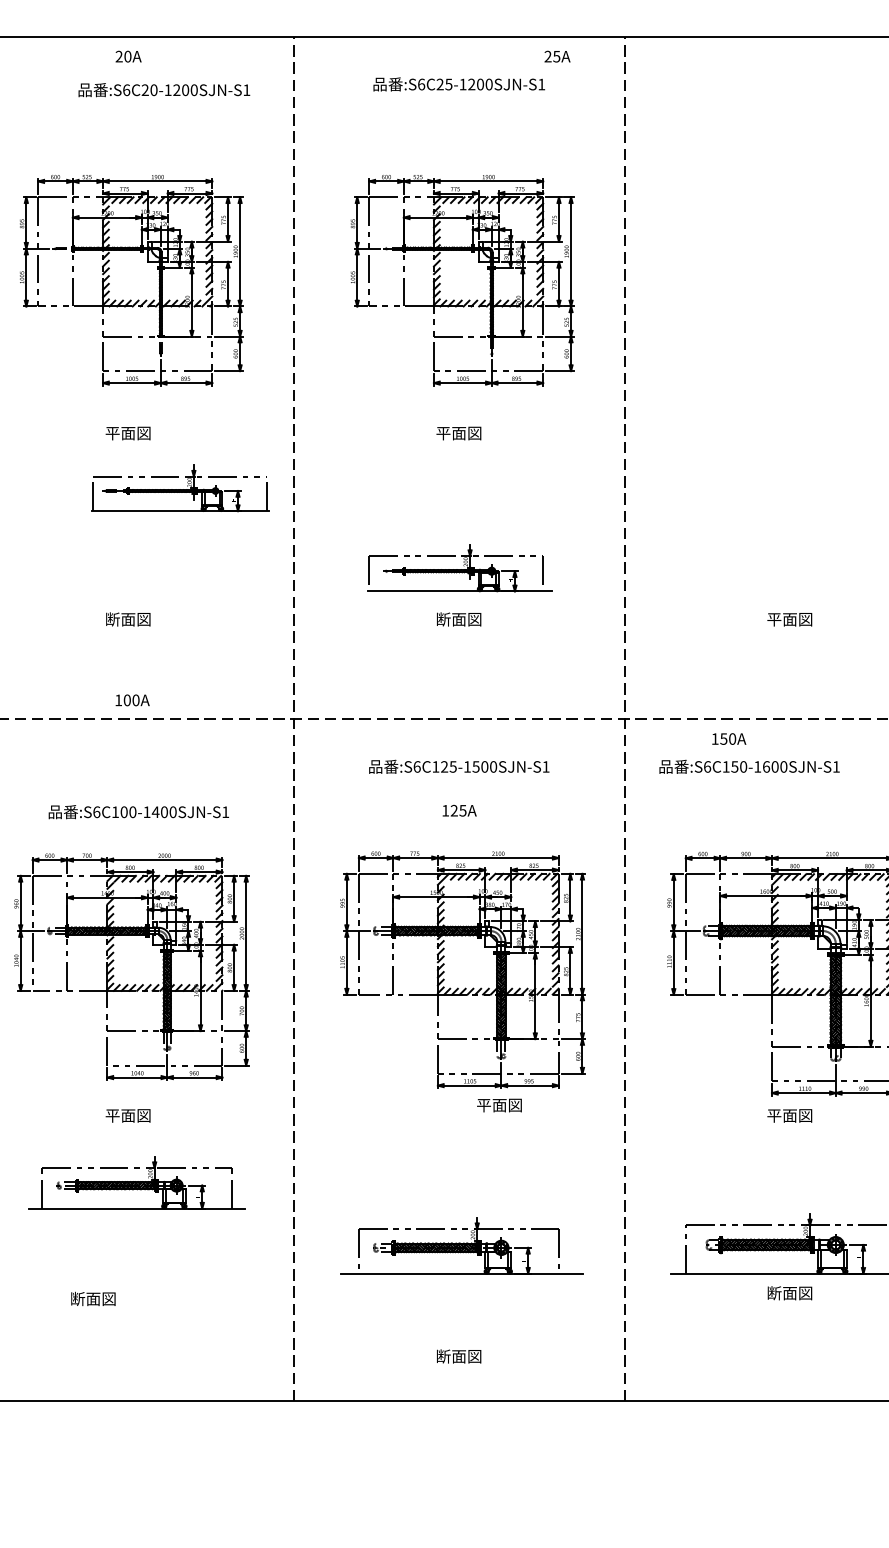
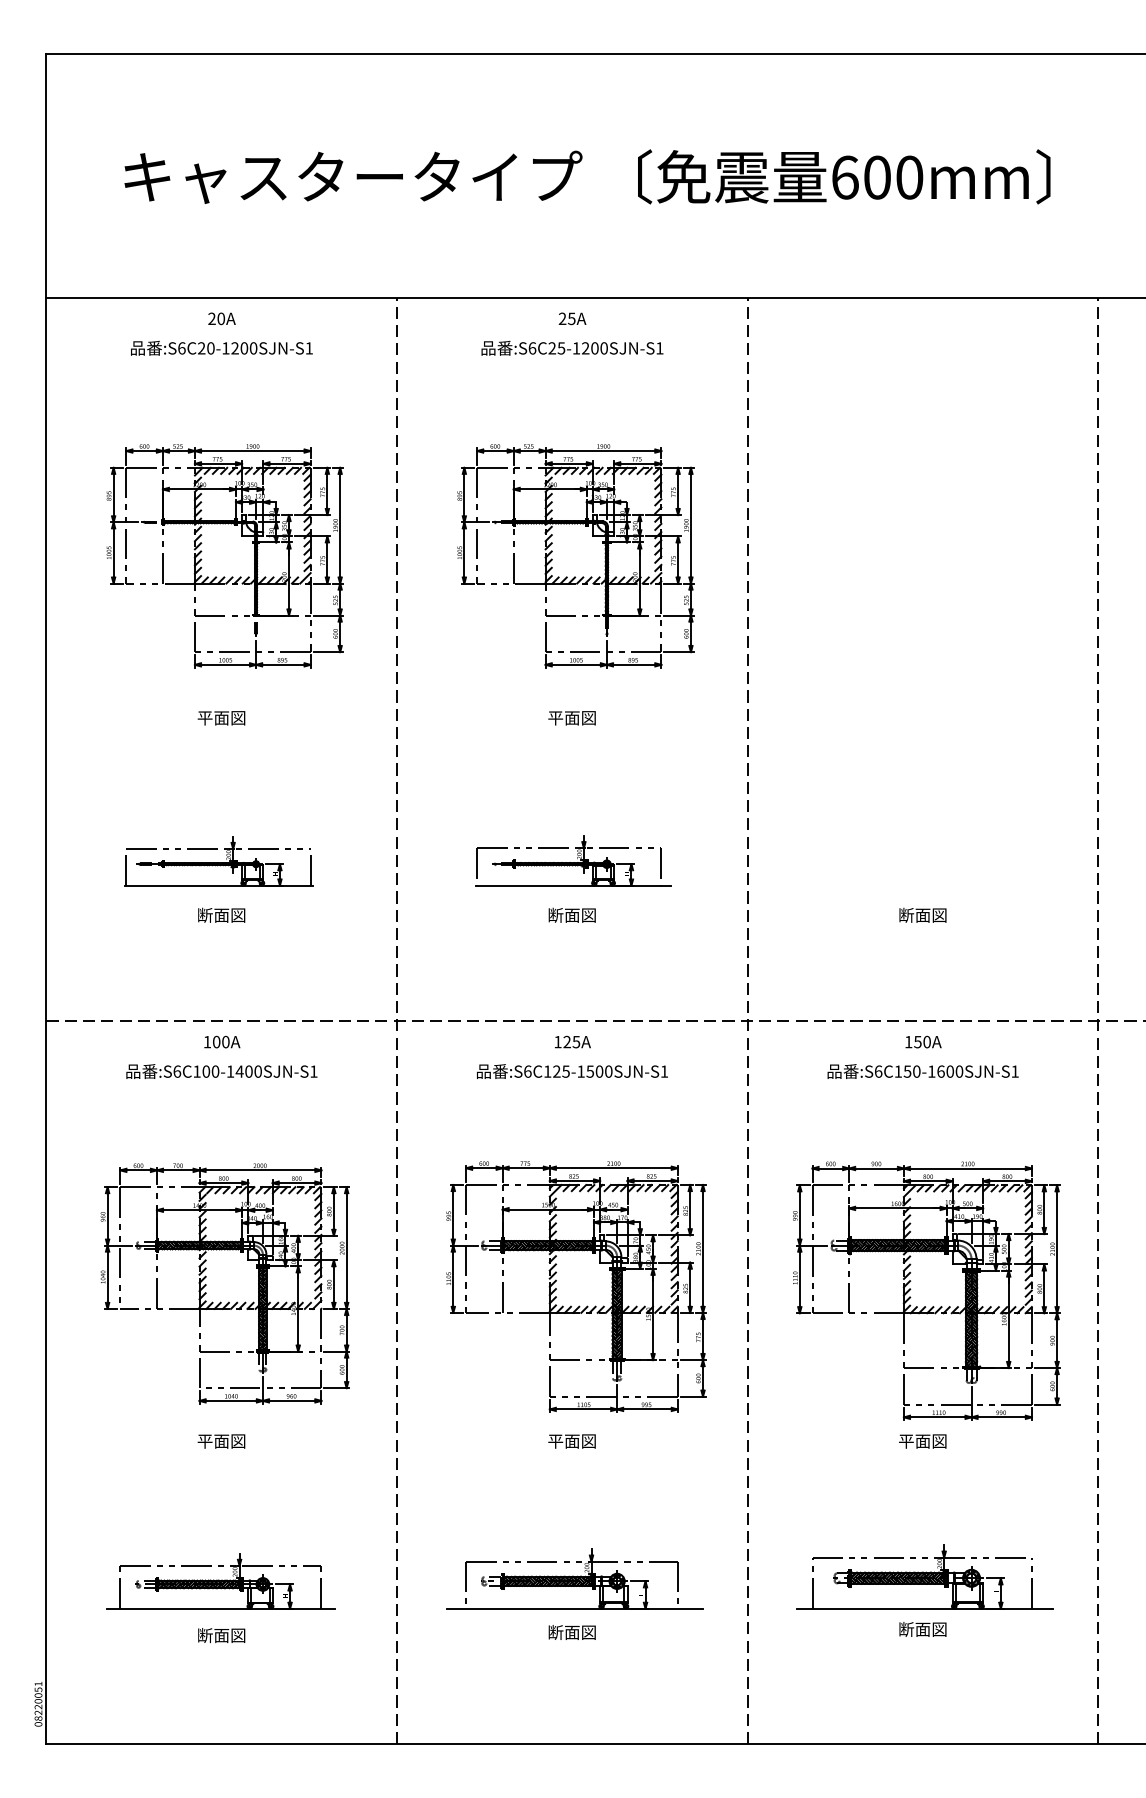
text: (557, 56) -> (572, 318), moved
text: (163, 89) -> (221, 347), moved
part: (180, 488) -> (218, 861), moved
text: (774, 618) -> (906, 914), 平面図 -> 断面図
text: (132, 699) -> (222, 1041), moved
text: (729, 738) -> (923, 1041), moved
text: (748, 766) -> (922, 1071), moved
text: (459, 810) -> (572, 1041), moved
text: (138, 812) -> (221, 1071), moved
text: (498, 1105) -> (571, 1441), moved
part: (136, 1182) -> (220, 1581), moved
text: (93, 1298) -> (221, 1635), moved
text: (458, 1356) -> (571, 1632), moved

